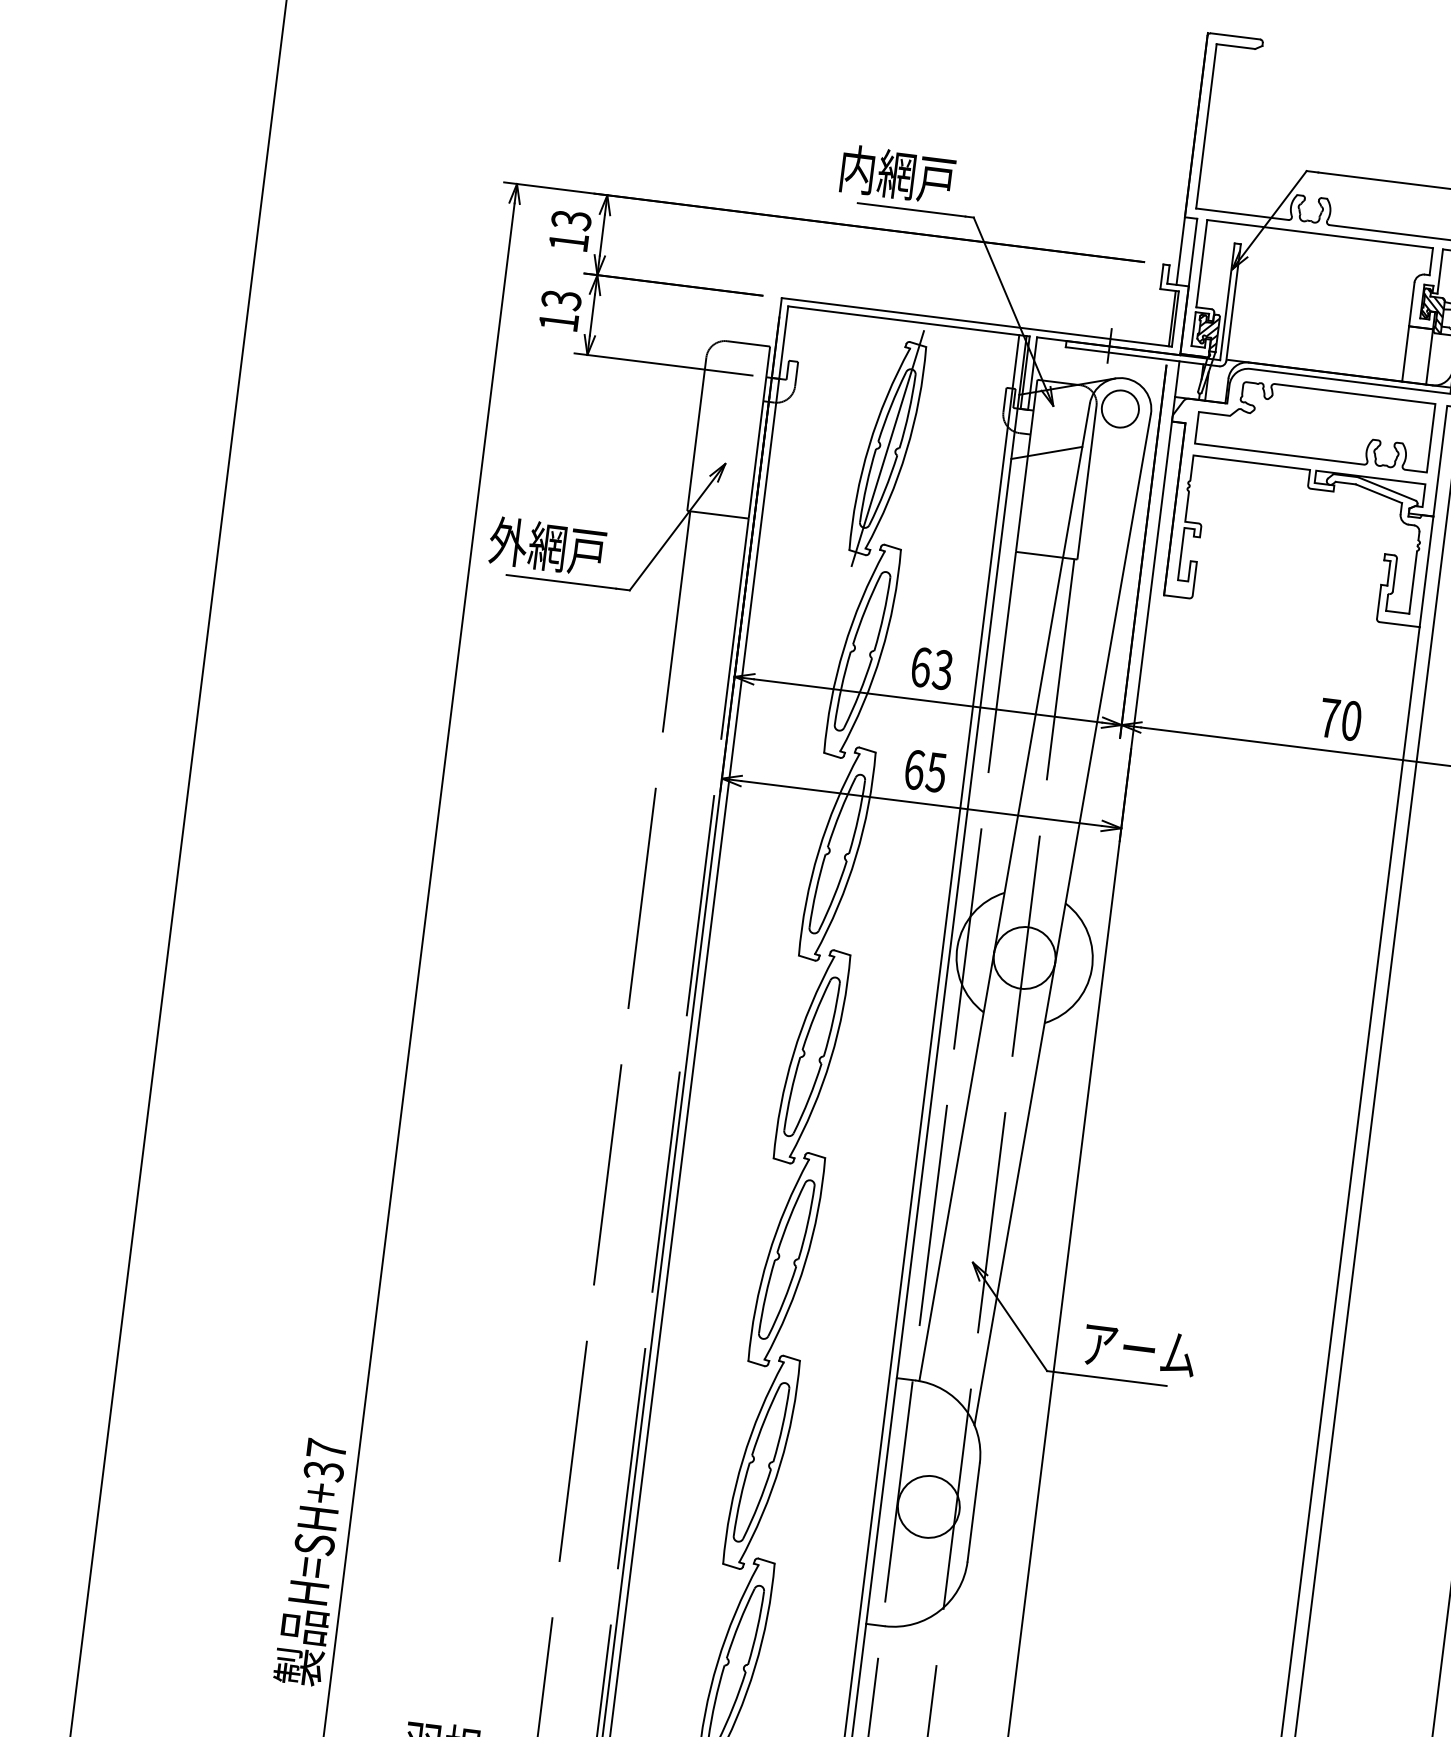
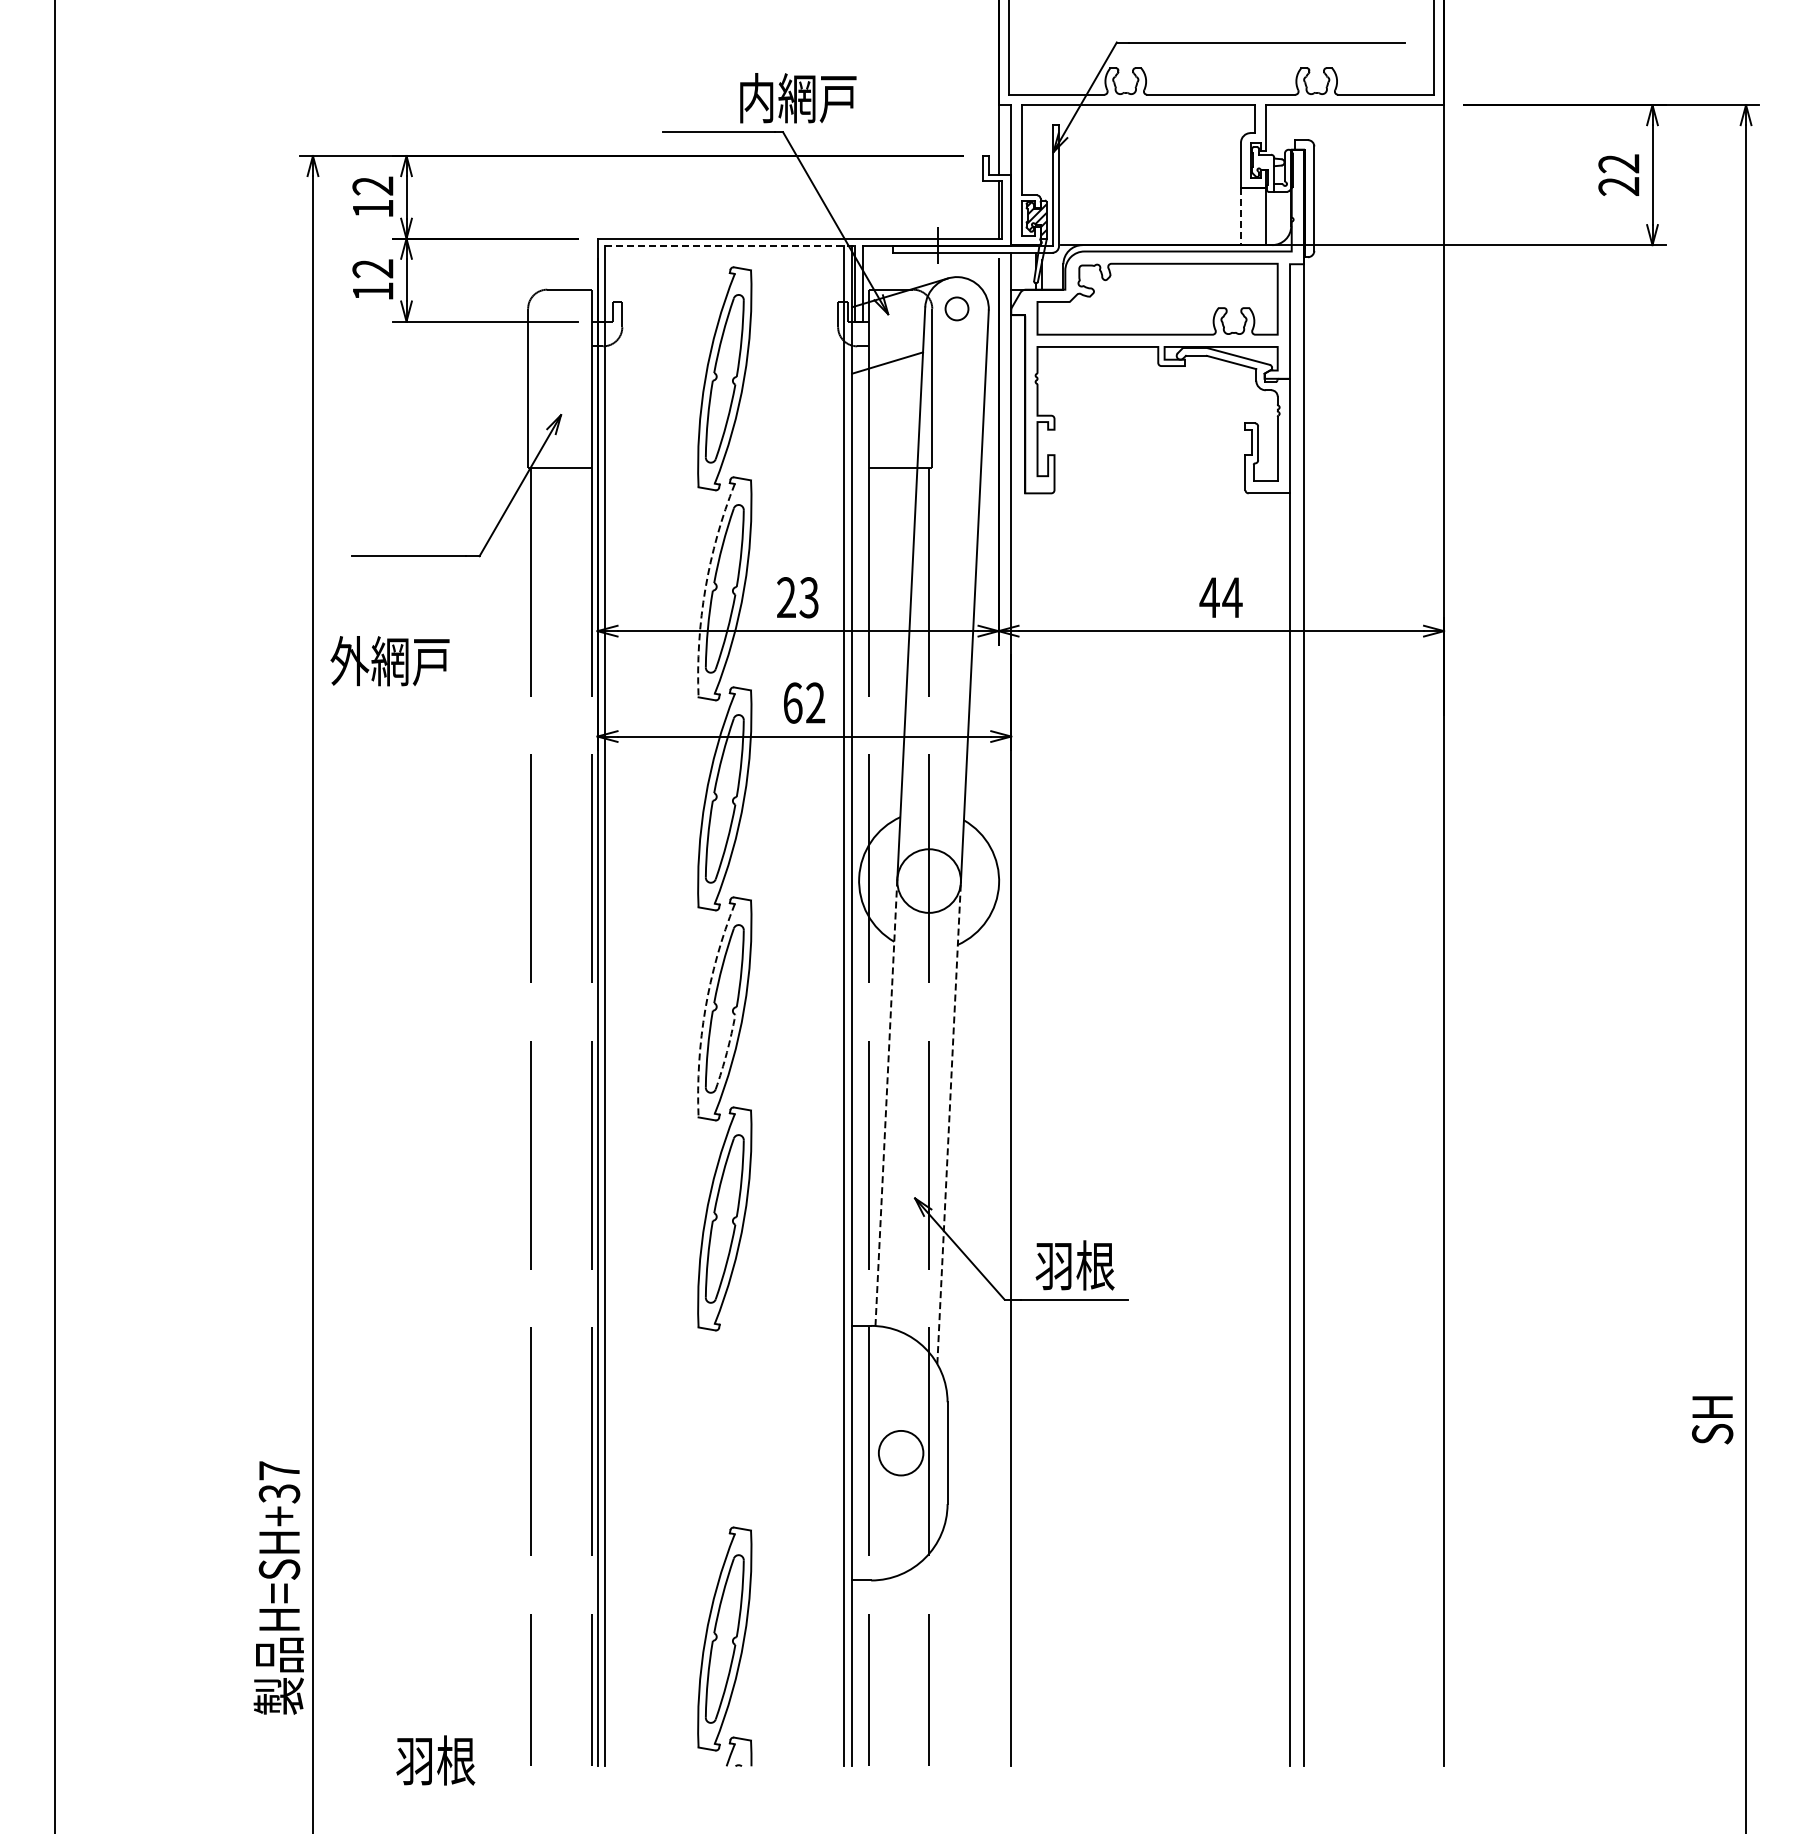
text: (898, 175) -> (798, 98), moved
text: (571, 219) -> (373, 185), 13 -> 12
text: (560, 299) -> (372, 268), 13 -> 12
hatch: (1433, 311) -> (1263, 169), removed
line: (909, 321) -> (730, 246), solid -> dashed
line: (1406, 354) -> (1241, 216), solid -> dashed
circle: (1119, 408) -> (956, 308), size x0.6
line: (887, 448) -> (724, 378), removed
text: (546, 546) -> (389, 661), moved
arc: (843, 648) -> (705, 588), solid -> dashed
text: (921, 667) -> (786, 597), 63 -> 23
text: (1340, 719) -> (1220, 597), 70 -> 44
text: (936, 771) -> (815, 702), 65 -> 62
arc: (793, 1054) -> (705, 1008), solid -> dashed
arc: (808, 1099) -> (726, 1052), solid -> dashed
line: (956, 1166) -> (886, 1102), solid -> dashed
line: (1015, 1193) -> (949, 1122), solid -> dashed
text: (1138, 1348) -> (1094, 1265), アーム -> 羽根
part: (761, 1461) -> (724, 1428), removed
circle: (928, 1507) -> (900, 1453), size x0.7

